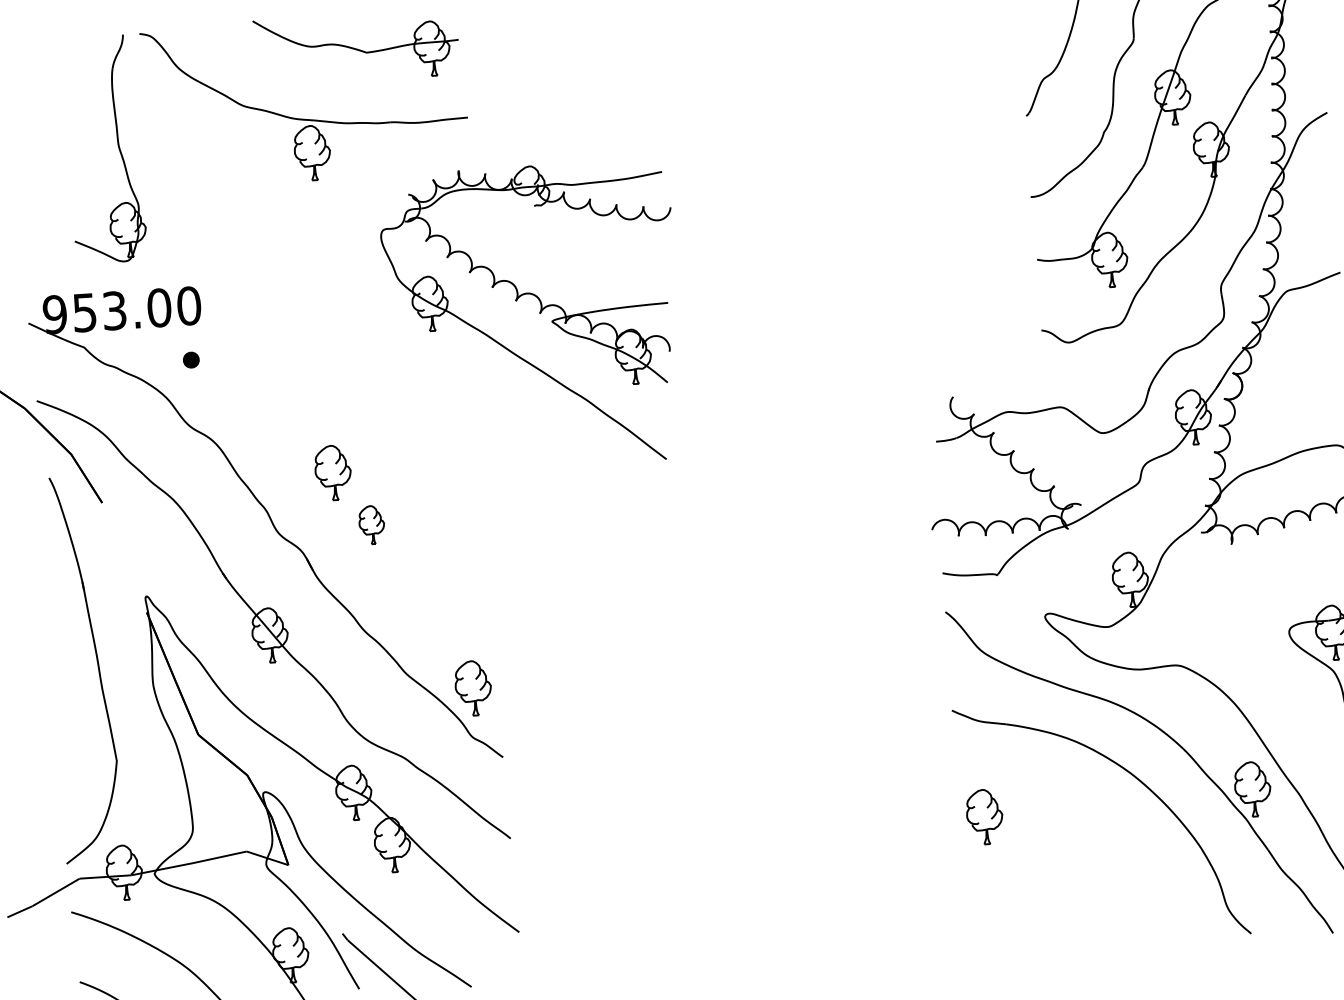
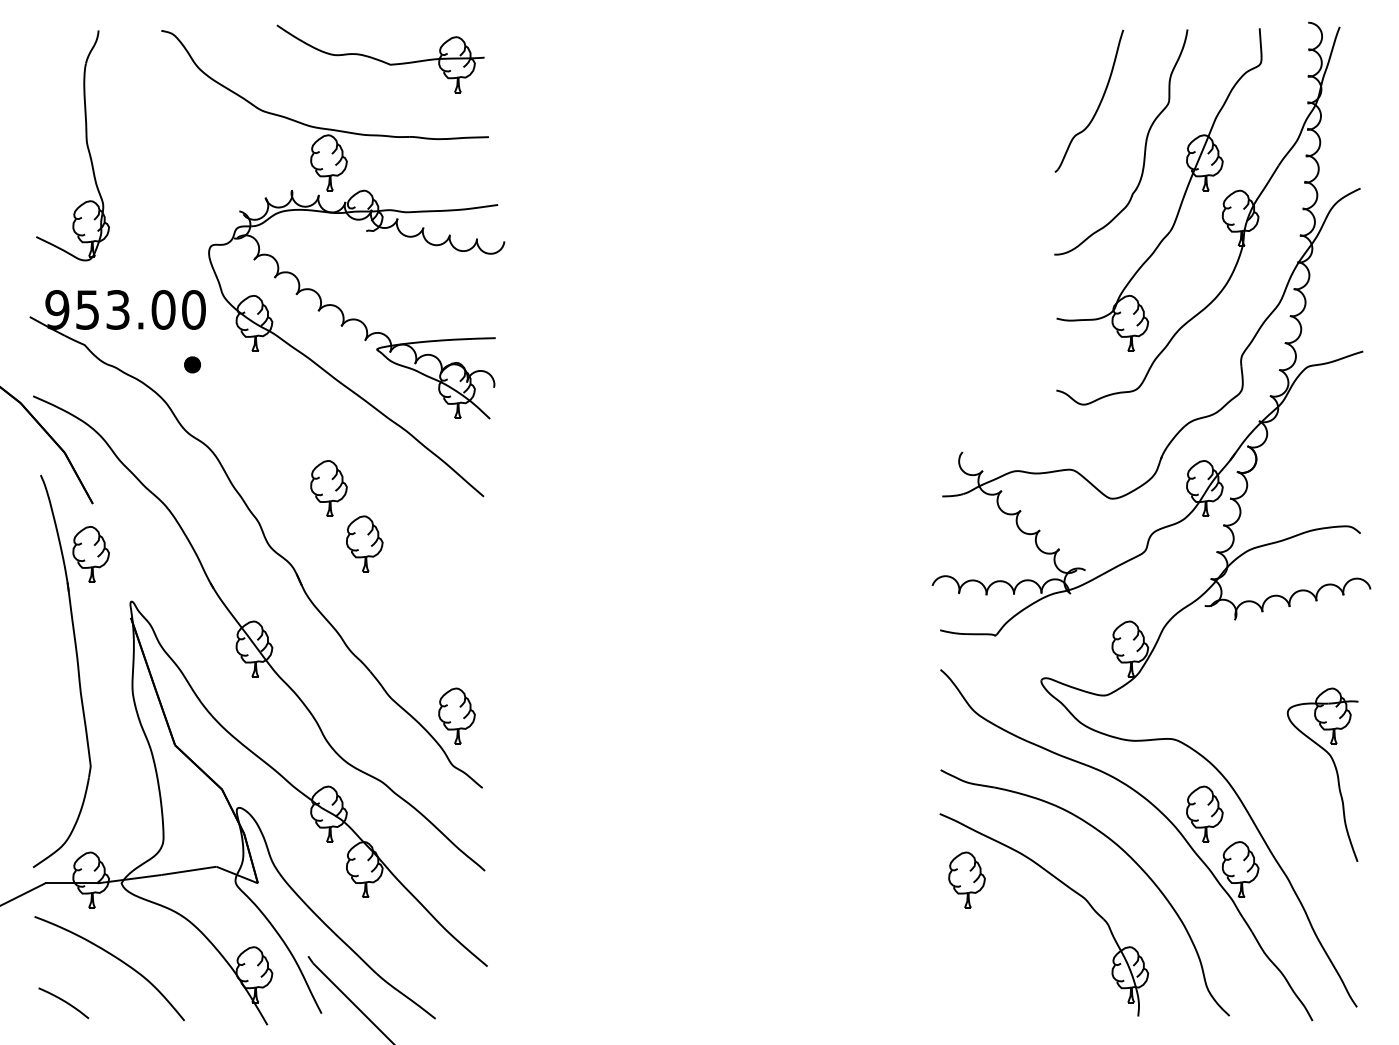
part: (117, 143) -> (85, 140), moved
part: (539, 313) -> (364, 340), moved
part: (371, 524) -> (364, 543), size x1.43
part: (103, 552) -> (90, 554), added
part: (1213, 736) -> (1204, 813), added
part: (1080, 816) -> (1064, 885), added

